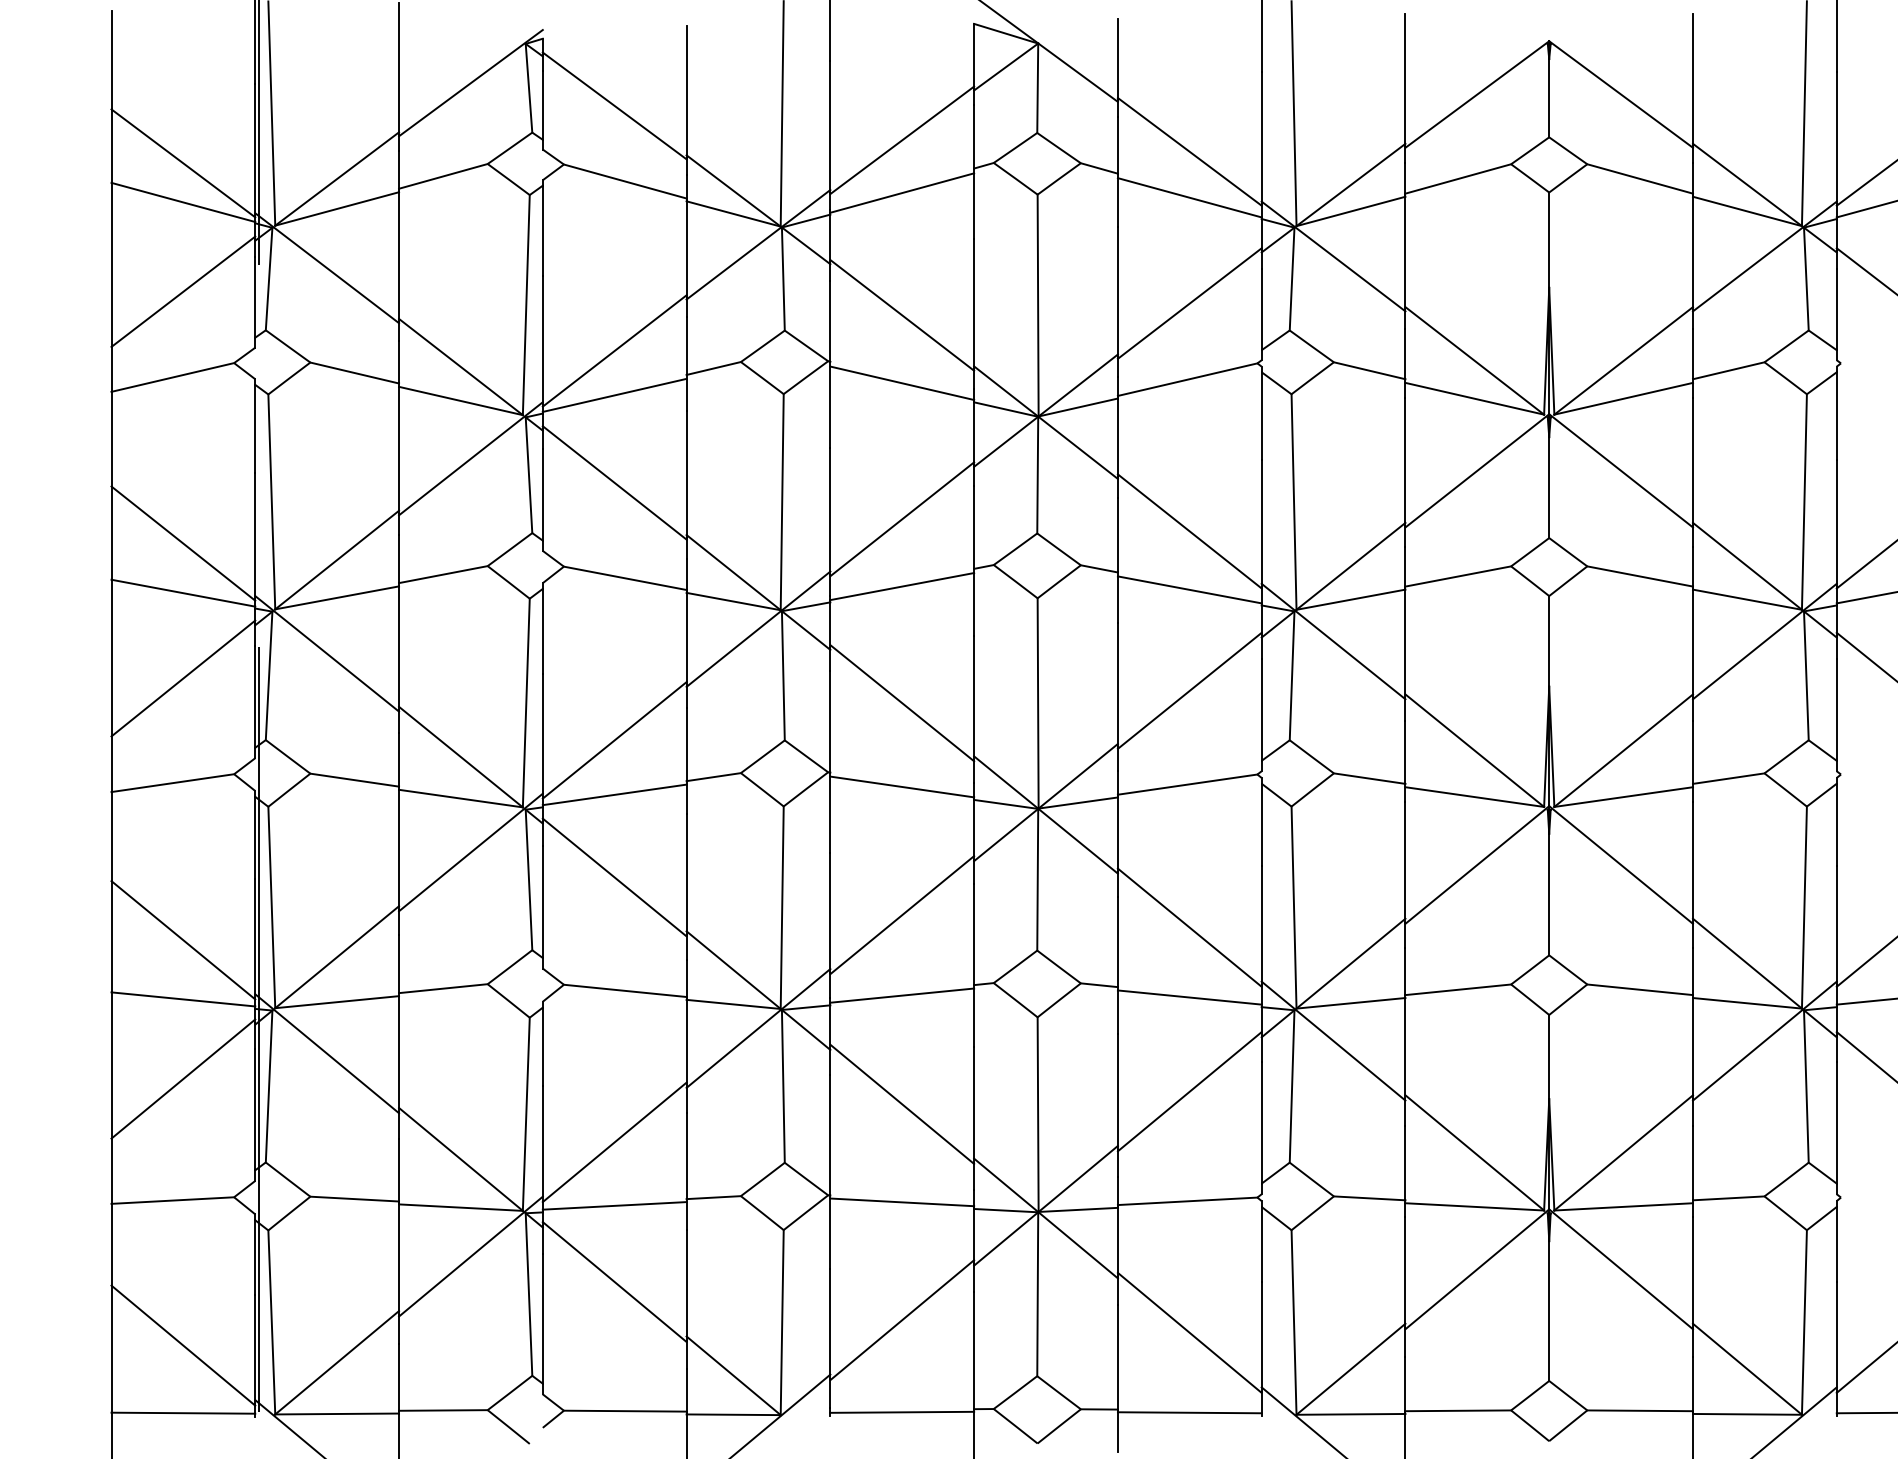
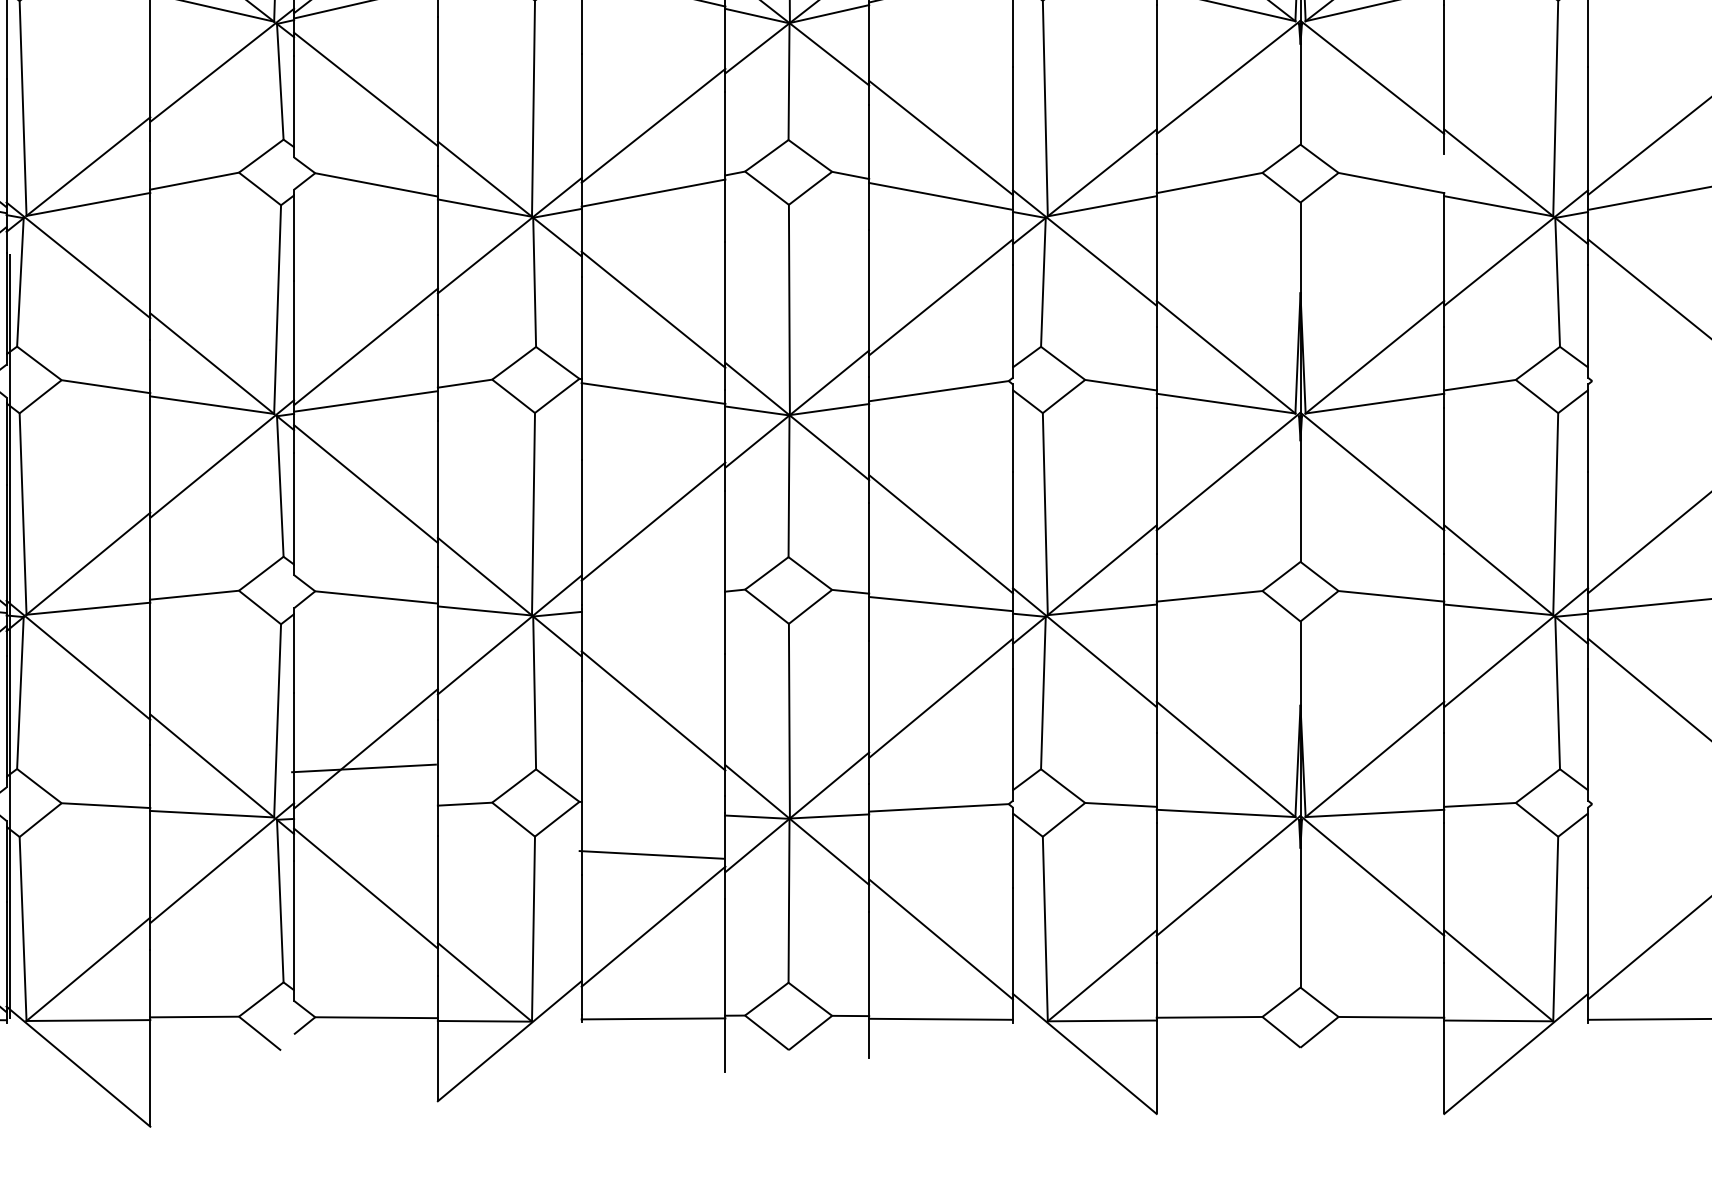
line: (1692, 566) -> (1443, 173), removed
line: (902, 995) -> (653, 602), removed
line: (902, 1202) -> (651, 855), moved
line: (614, 1205) -> (363, 768), moved

